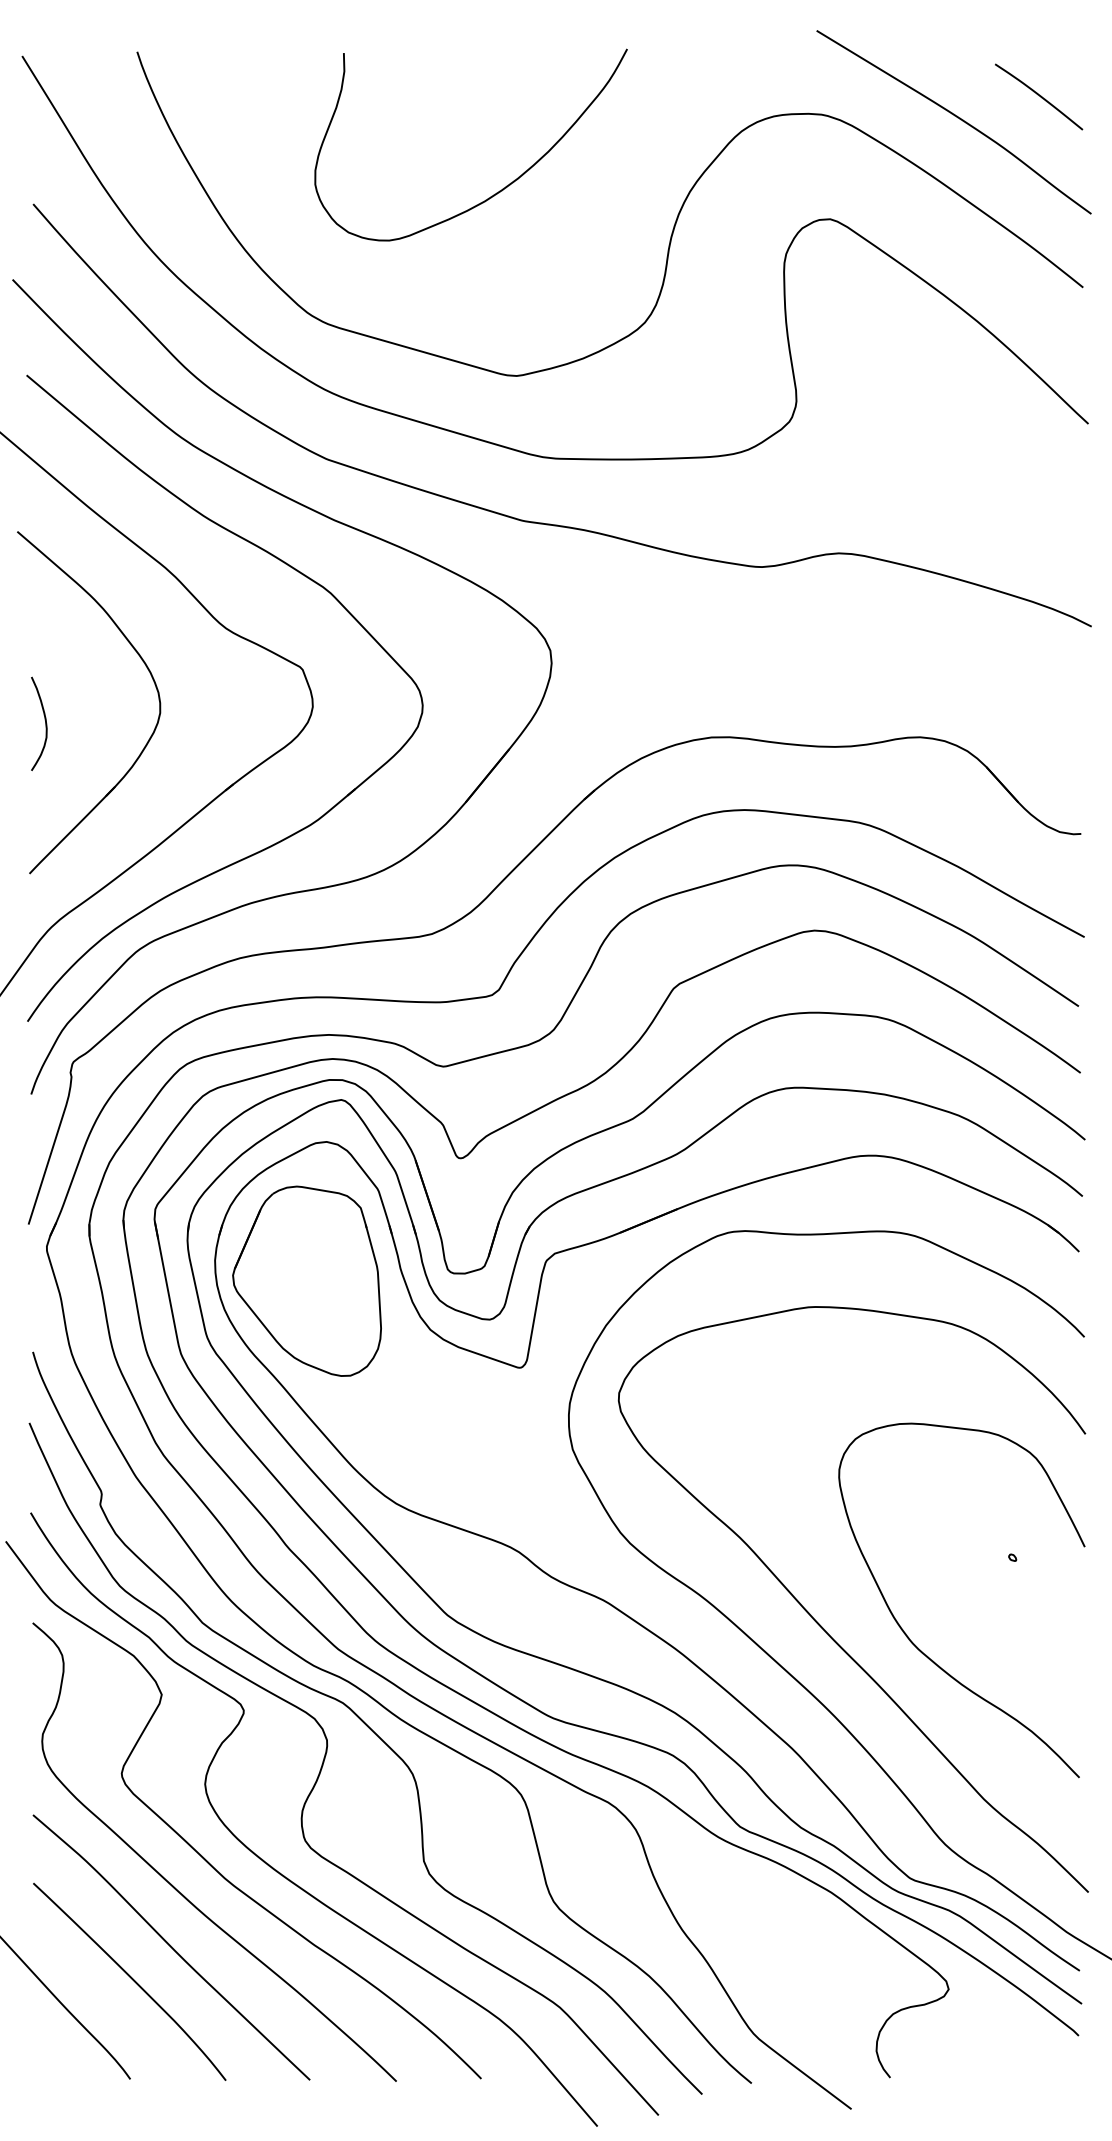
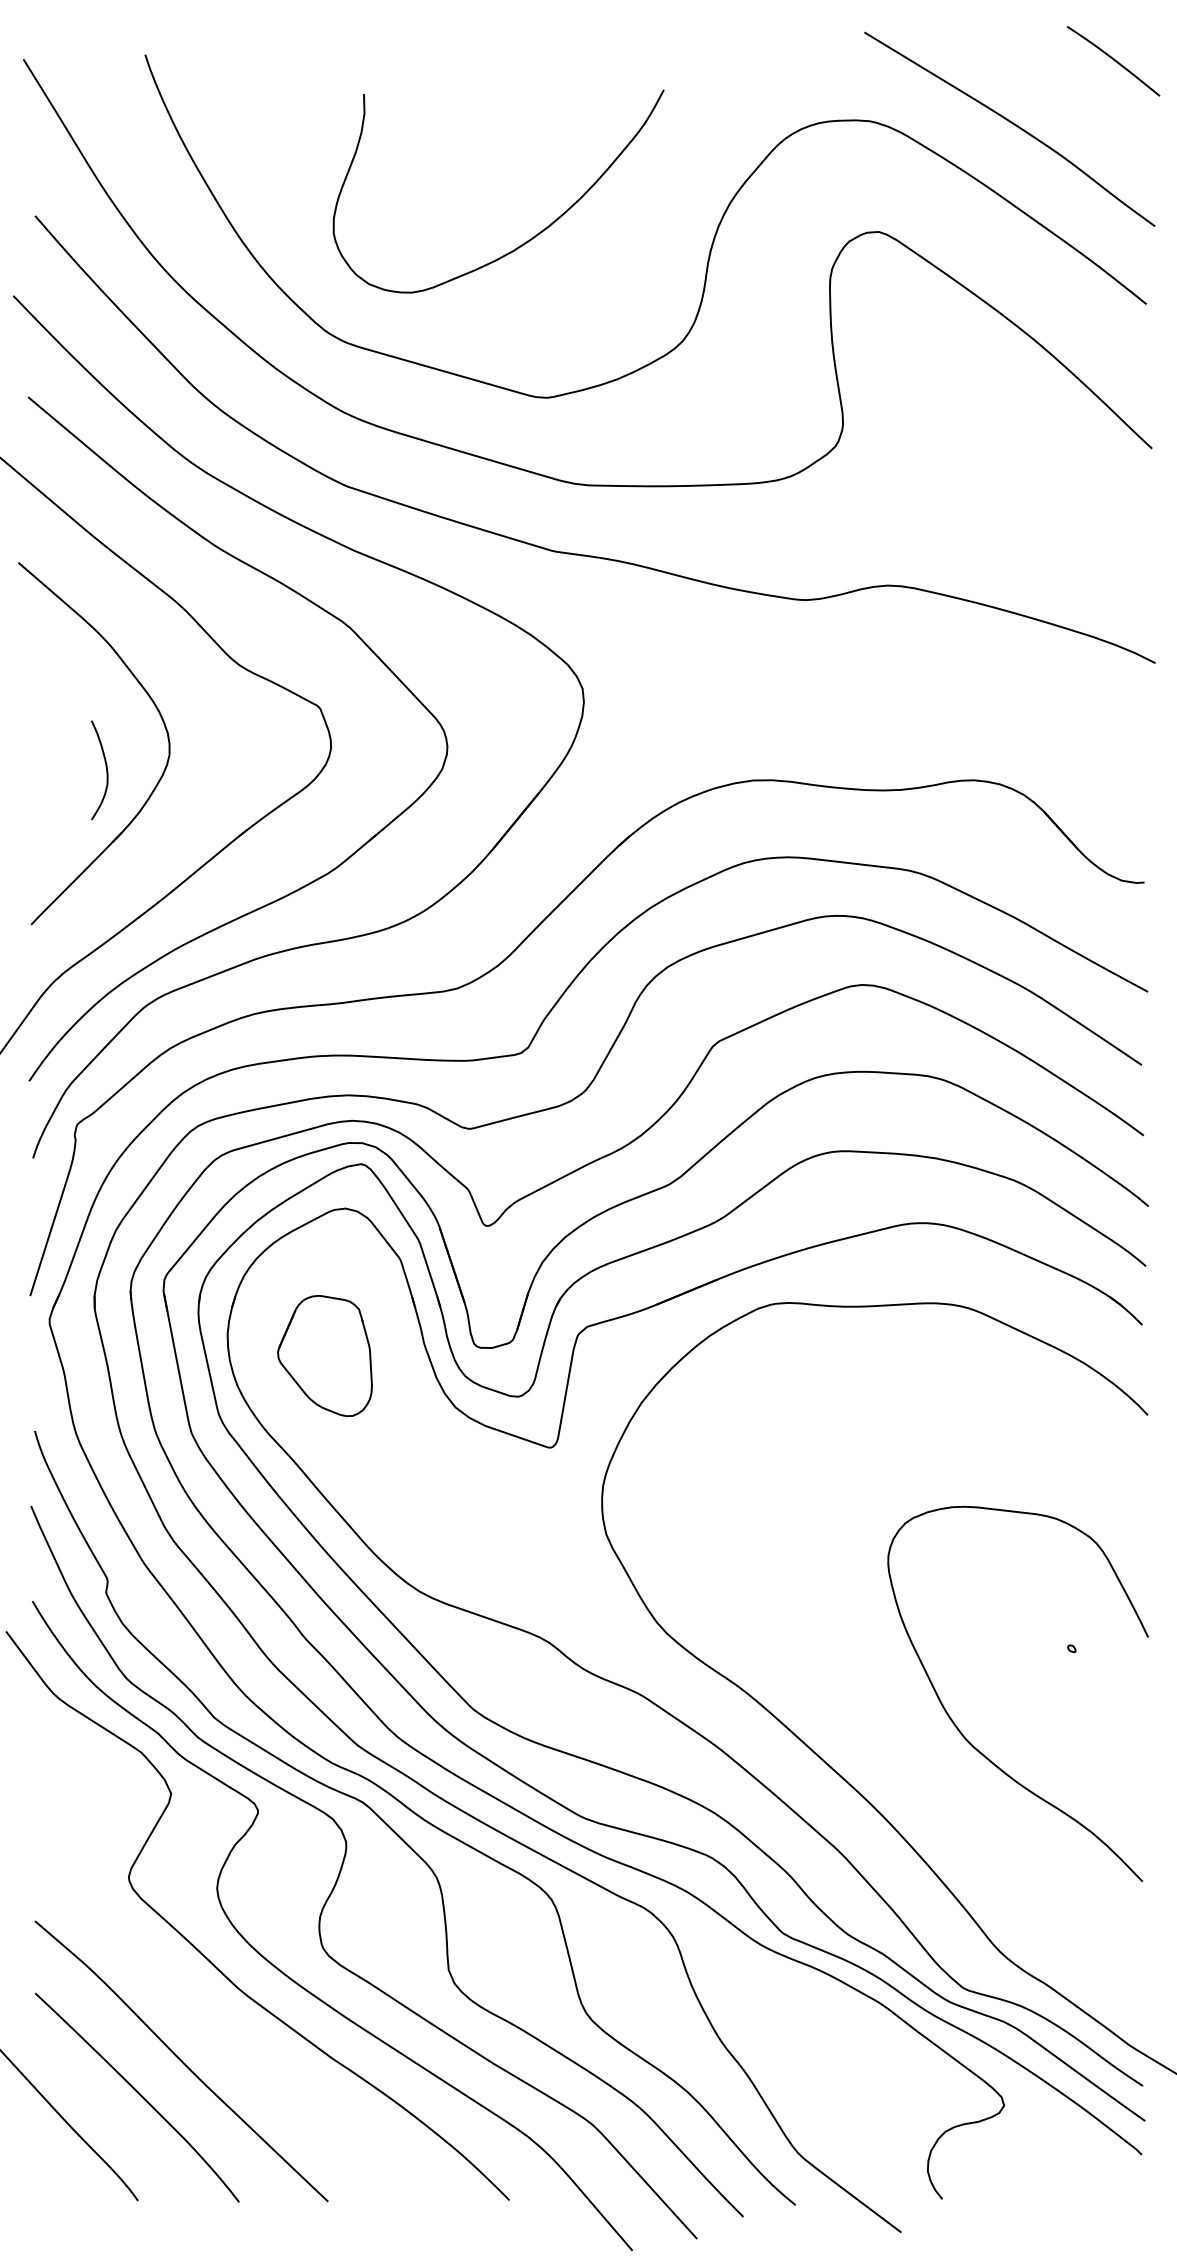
curve: (1039, 96) -> (1114, 60), moved
curve: (499, 190) -> (528, 239), moved
curve: (45, 723) -> (106, 769), moved
part: (306, 1280) -> (324, 1355), size x0.6
curve: (823, 1627) -> (871, 1722), removed
curve: (182, 1893) -> (193, 2004), removed

